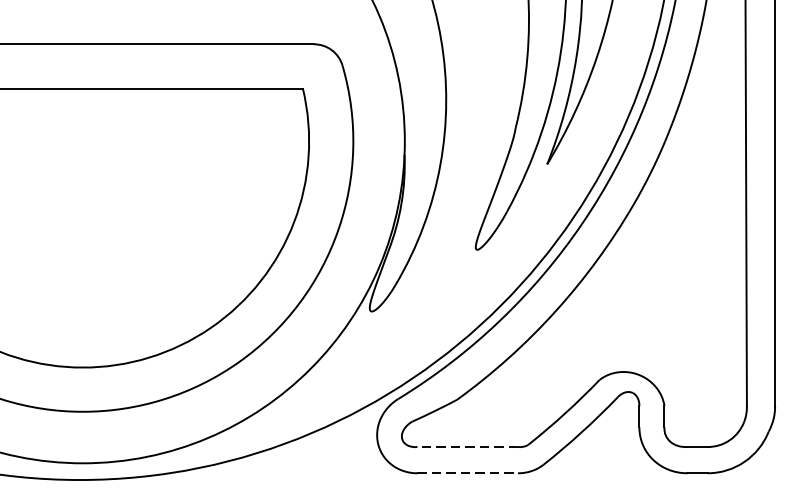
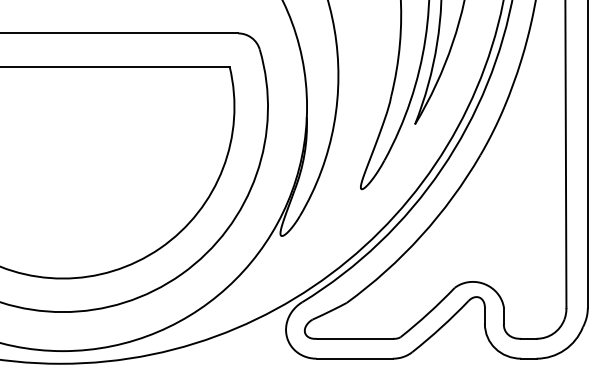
line: (467, 446) -> (354, 338), dashed -> solid
line: (468, 473) -> (355, 358), dashed -> solid

